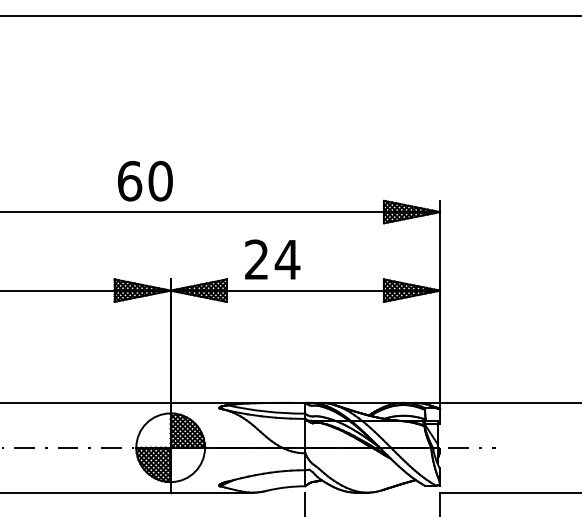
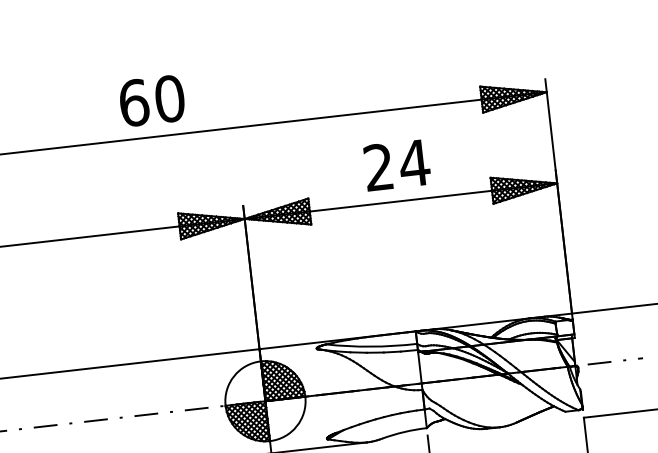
text: (145, 181) -> (152, 101), moved
text: (272, 259) -> (396, 165), moved

